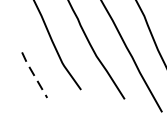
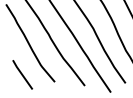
line: (34, 76) -> (22, 75), dashed -> solid

